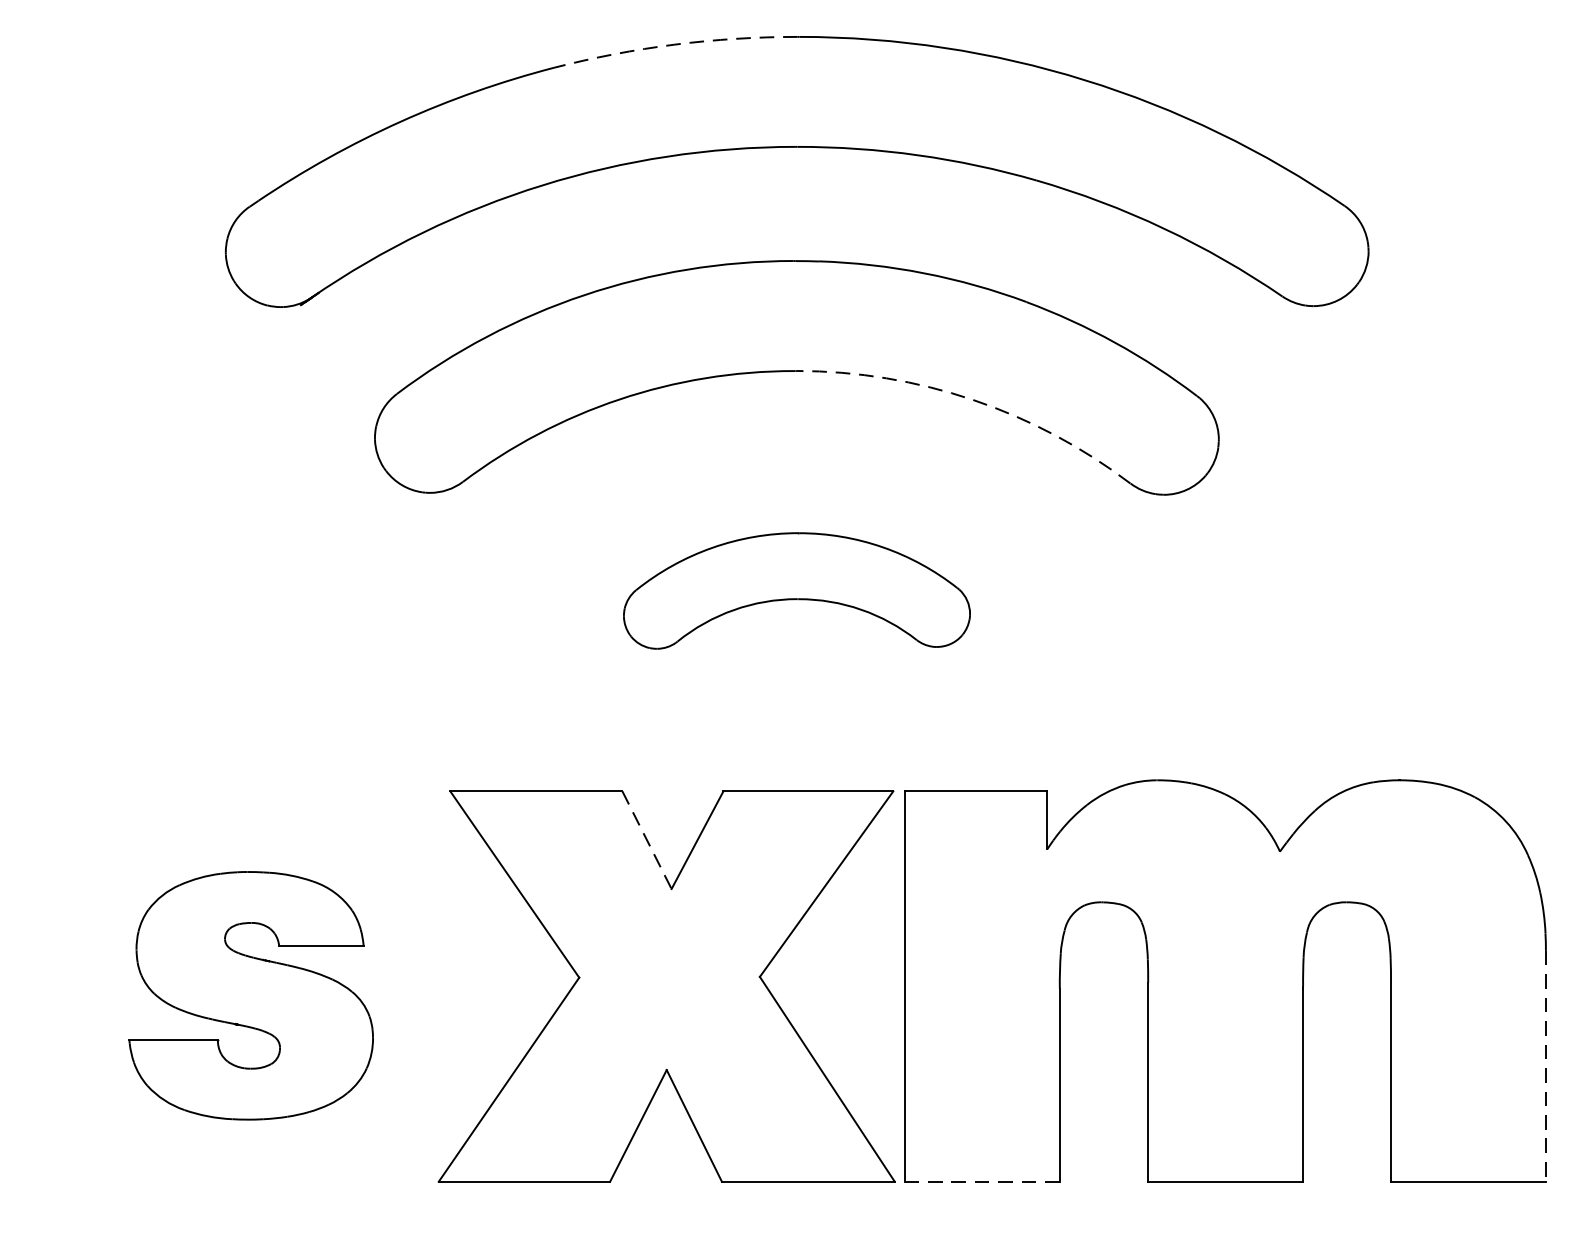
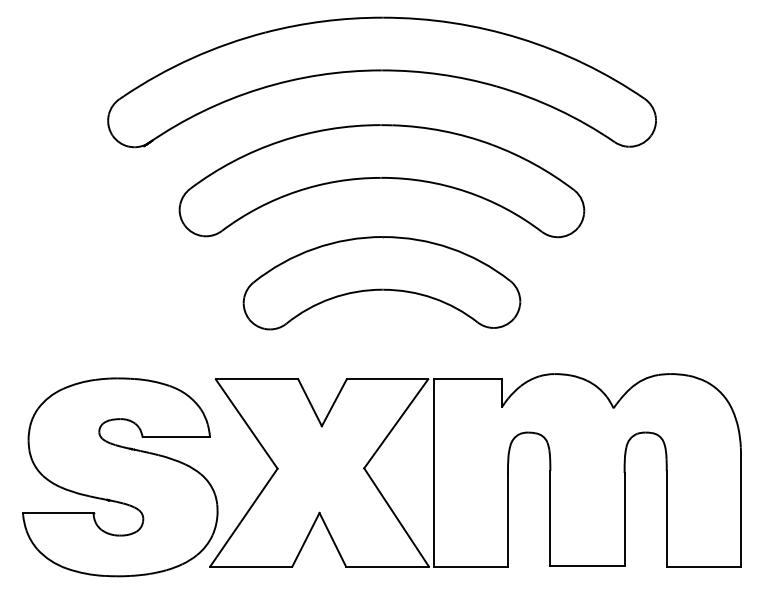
arc: (674, 44) -> (323, 21), dashed -> solid
arc: (973, 399) -> (466, 191), dashed -> solid
part: (795, 591) -> (381, 283), size x1.67
line: (647, 841) -> (310, 403), dashed -> solid
part: (251, 996) -> (120, 477), size x1.67
line: (1546, 1066) -> (741, 511), dashed -> solid
line: (981, 1181) -> (470, 566), dashed -> solid

